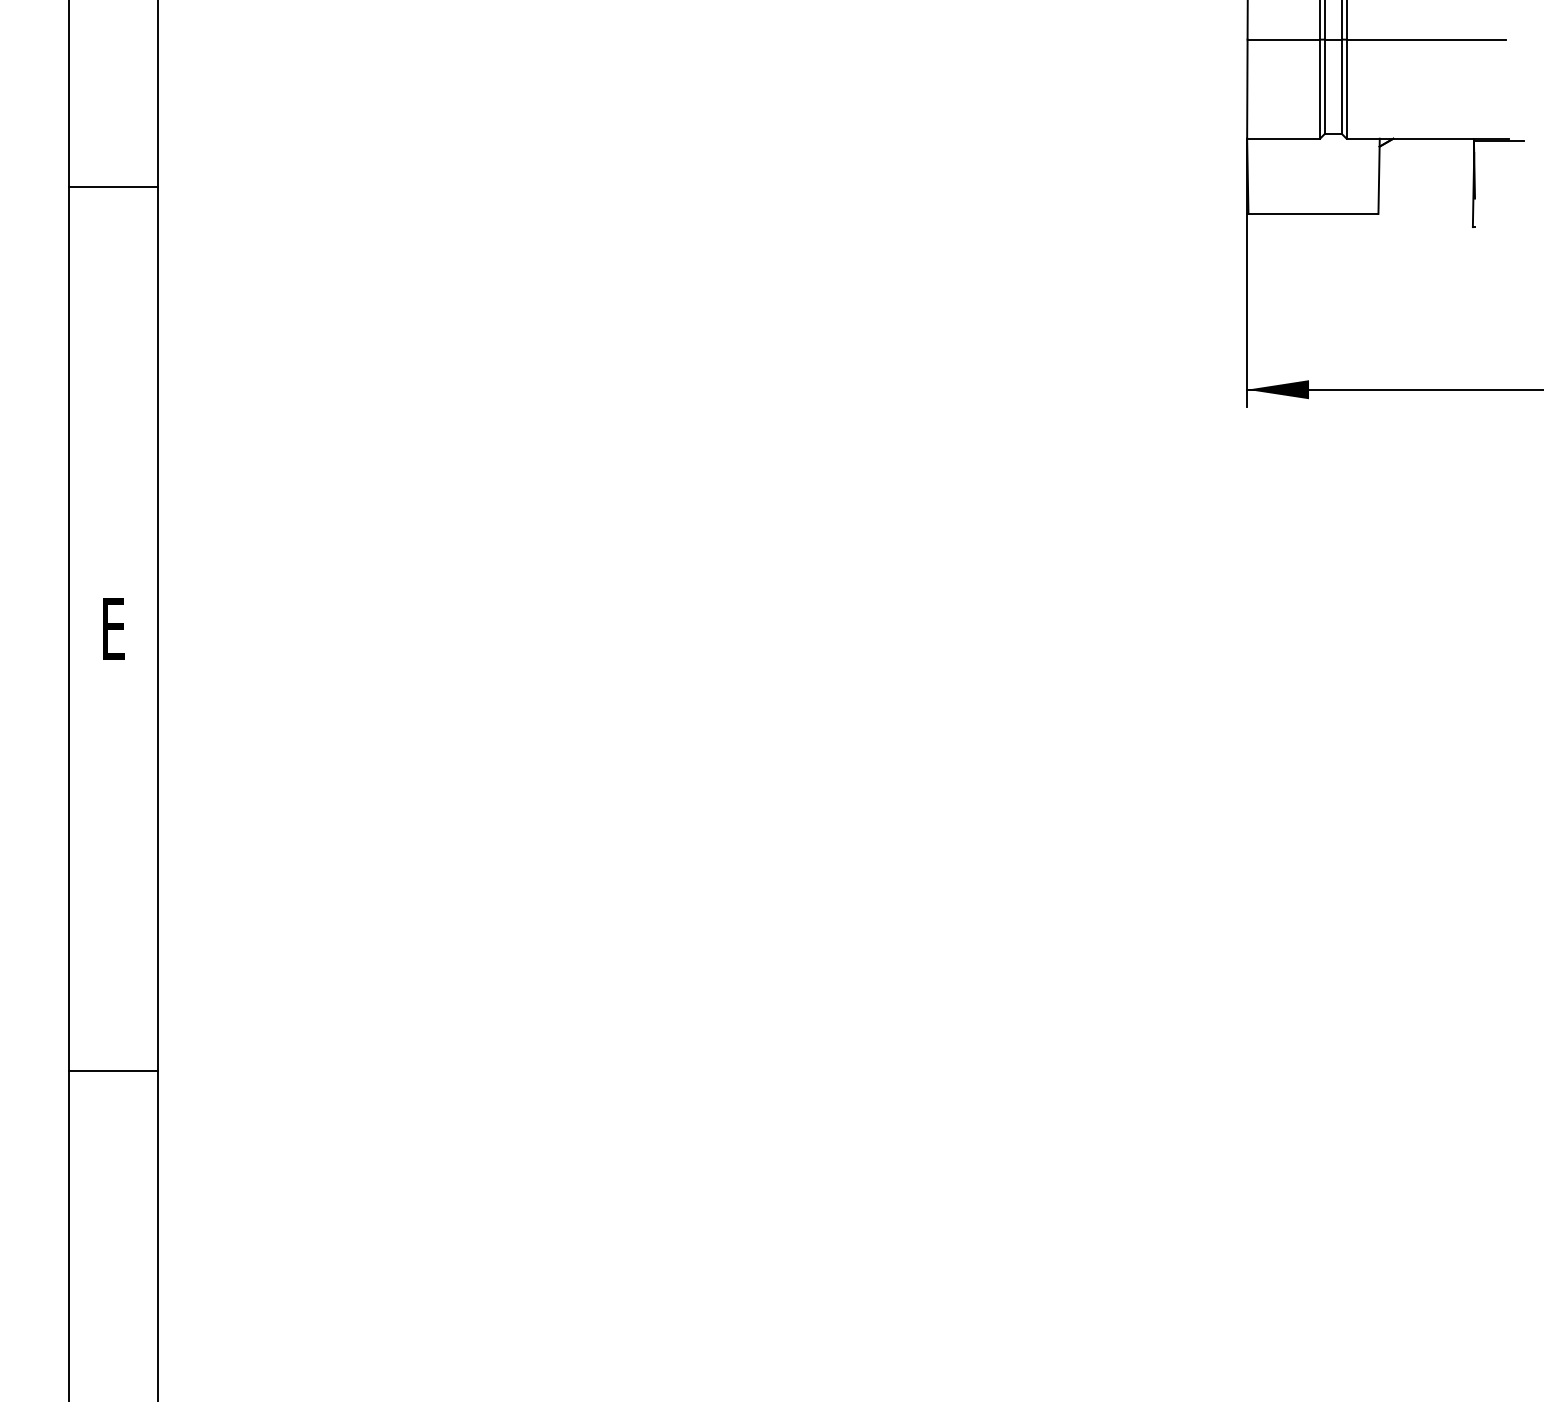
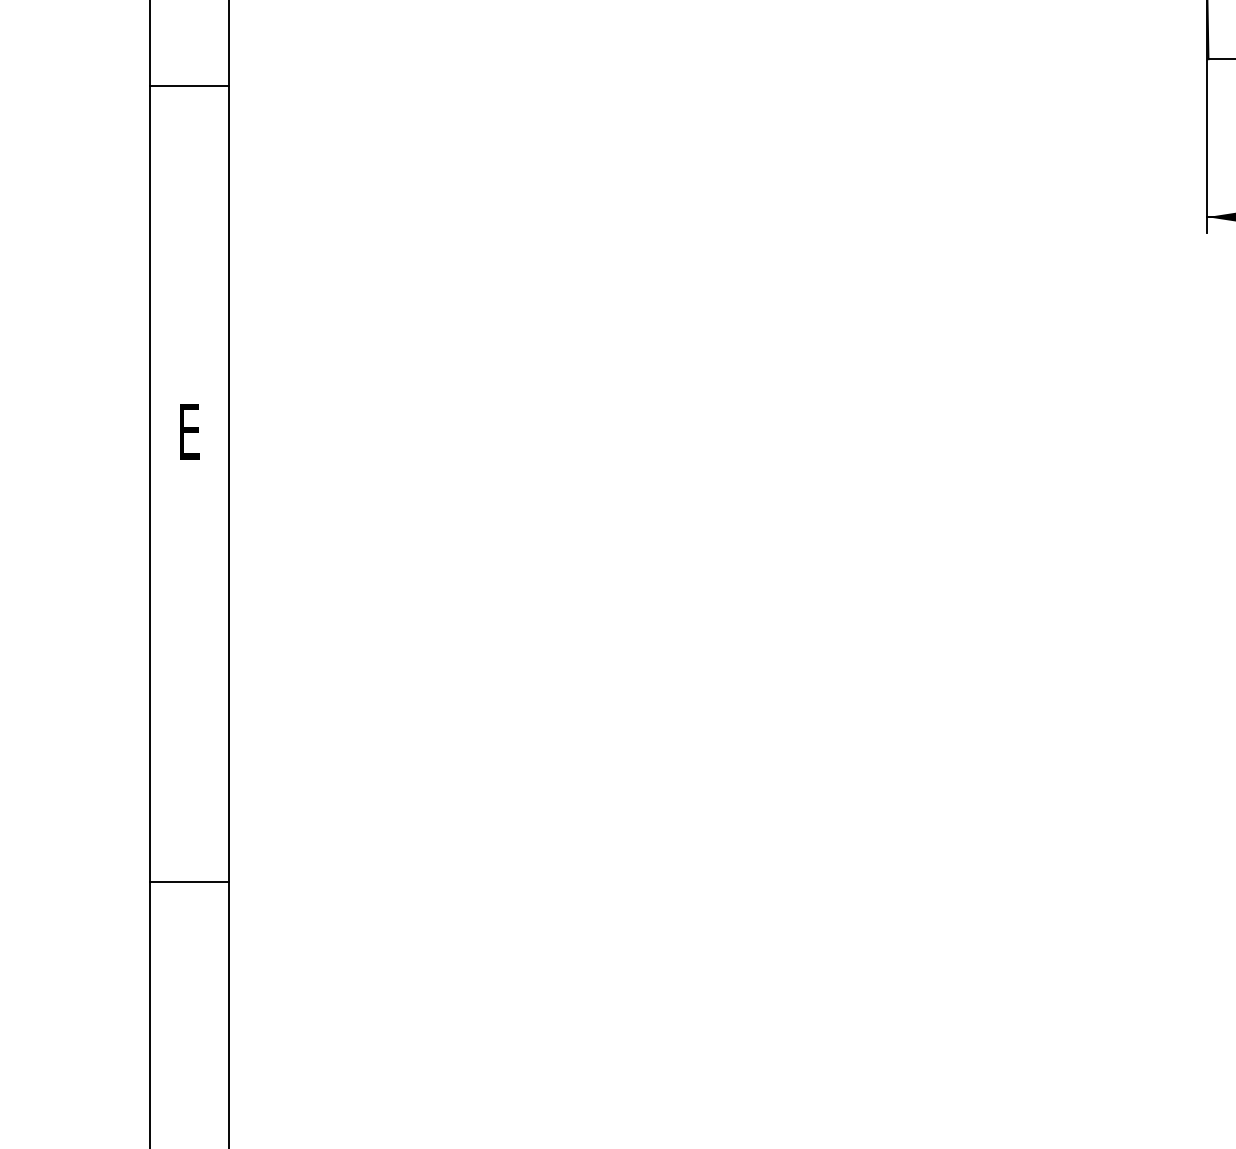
line: (113, 186) -> (189, 85), moved
line: (113, 1070) -> (189, 882), moved

